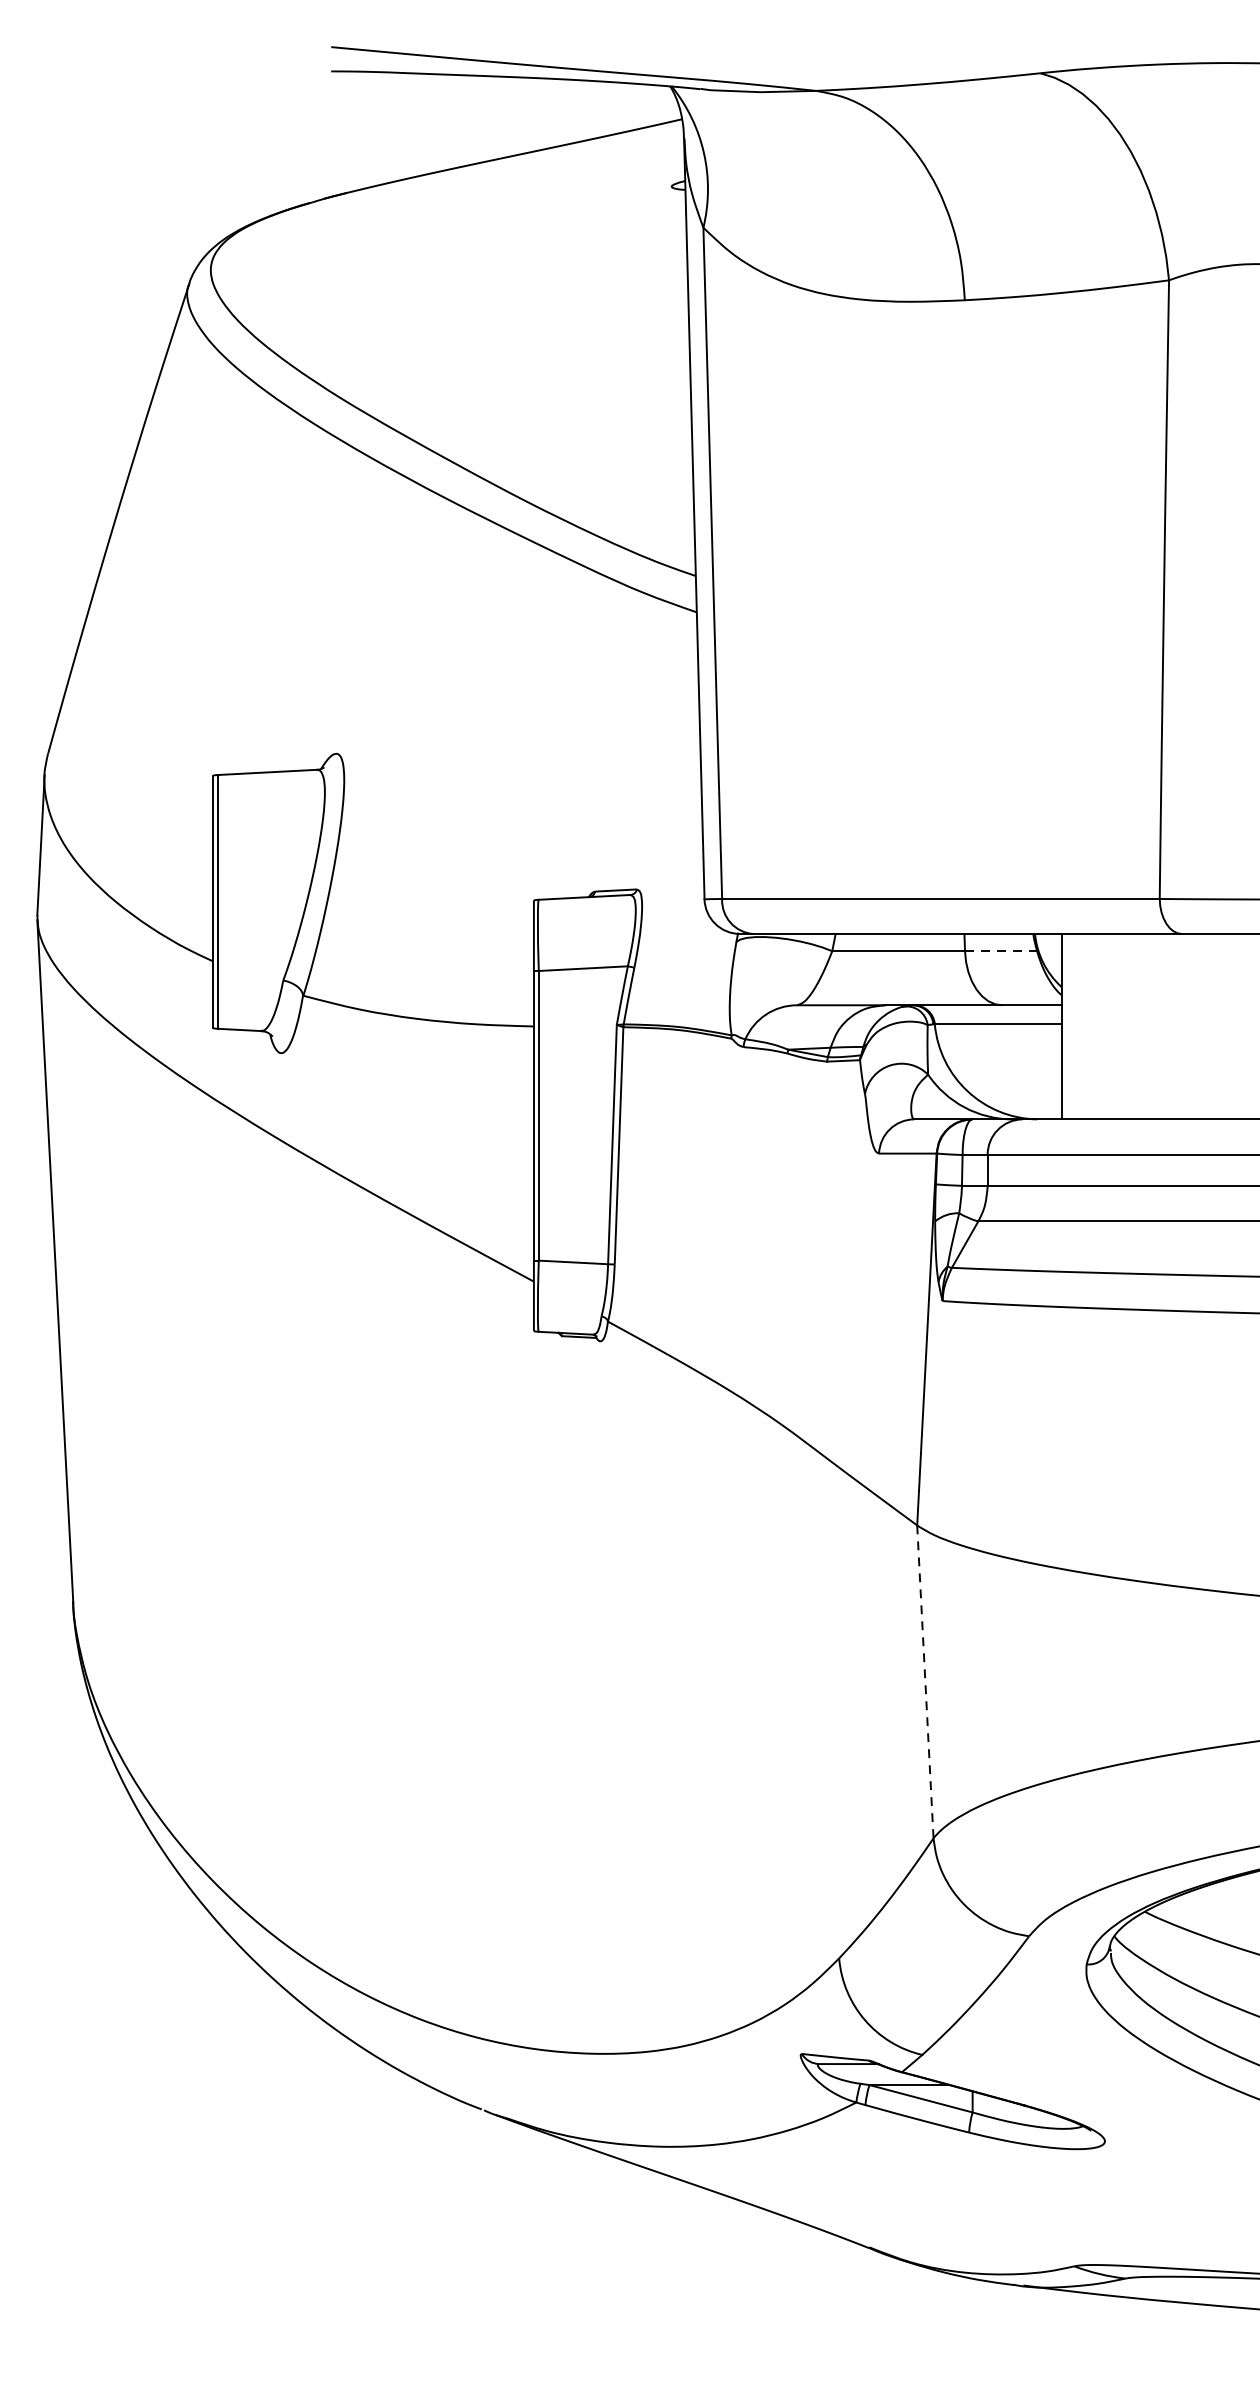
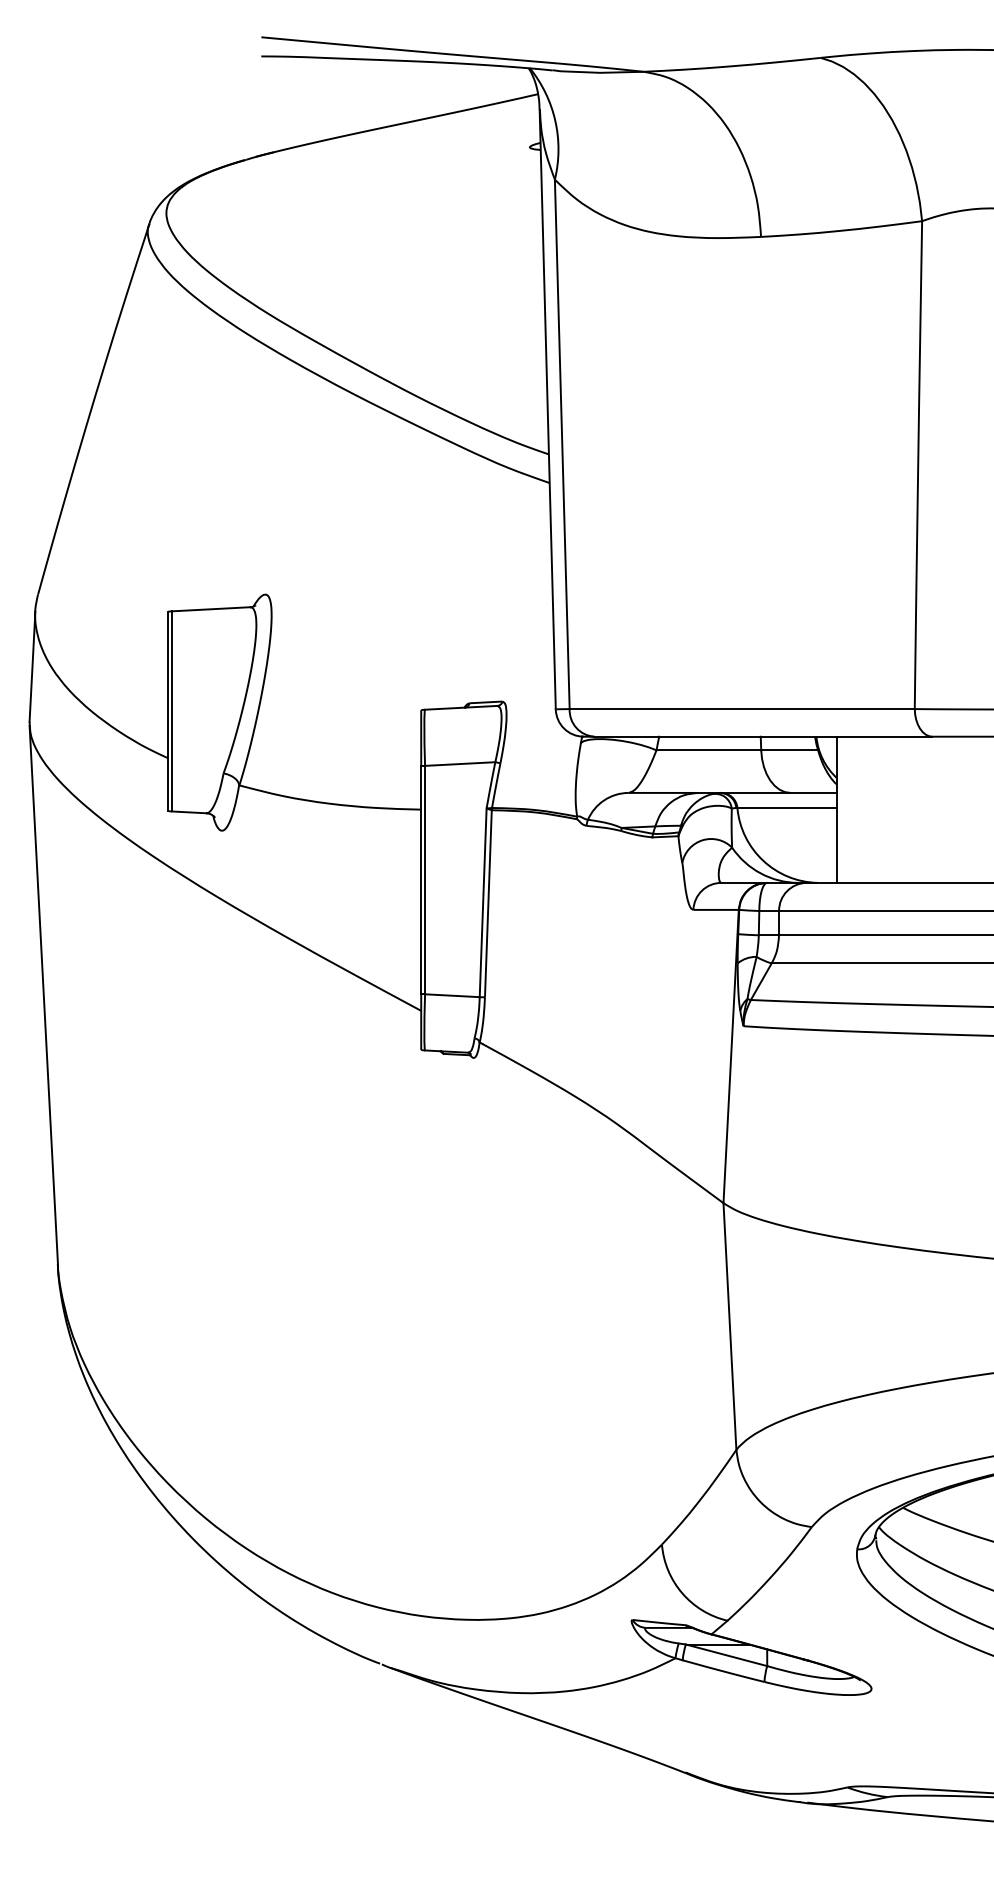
line: (1002, 951) -> (790, 750), dashed -> solid
line: (924, 1681) -> (729, 1326), dashed -> solid

